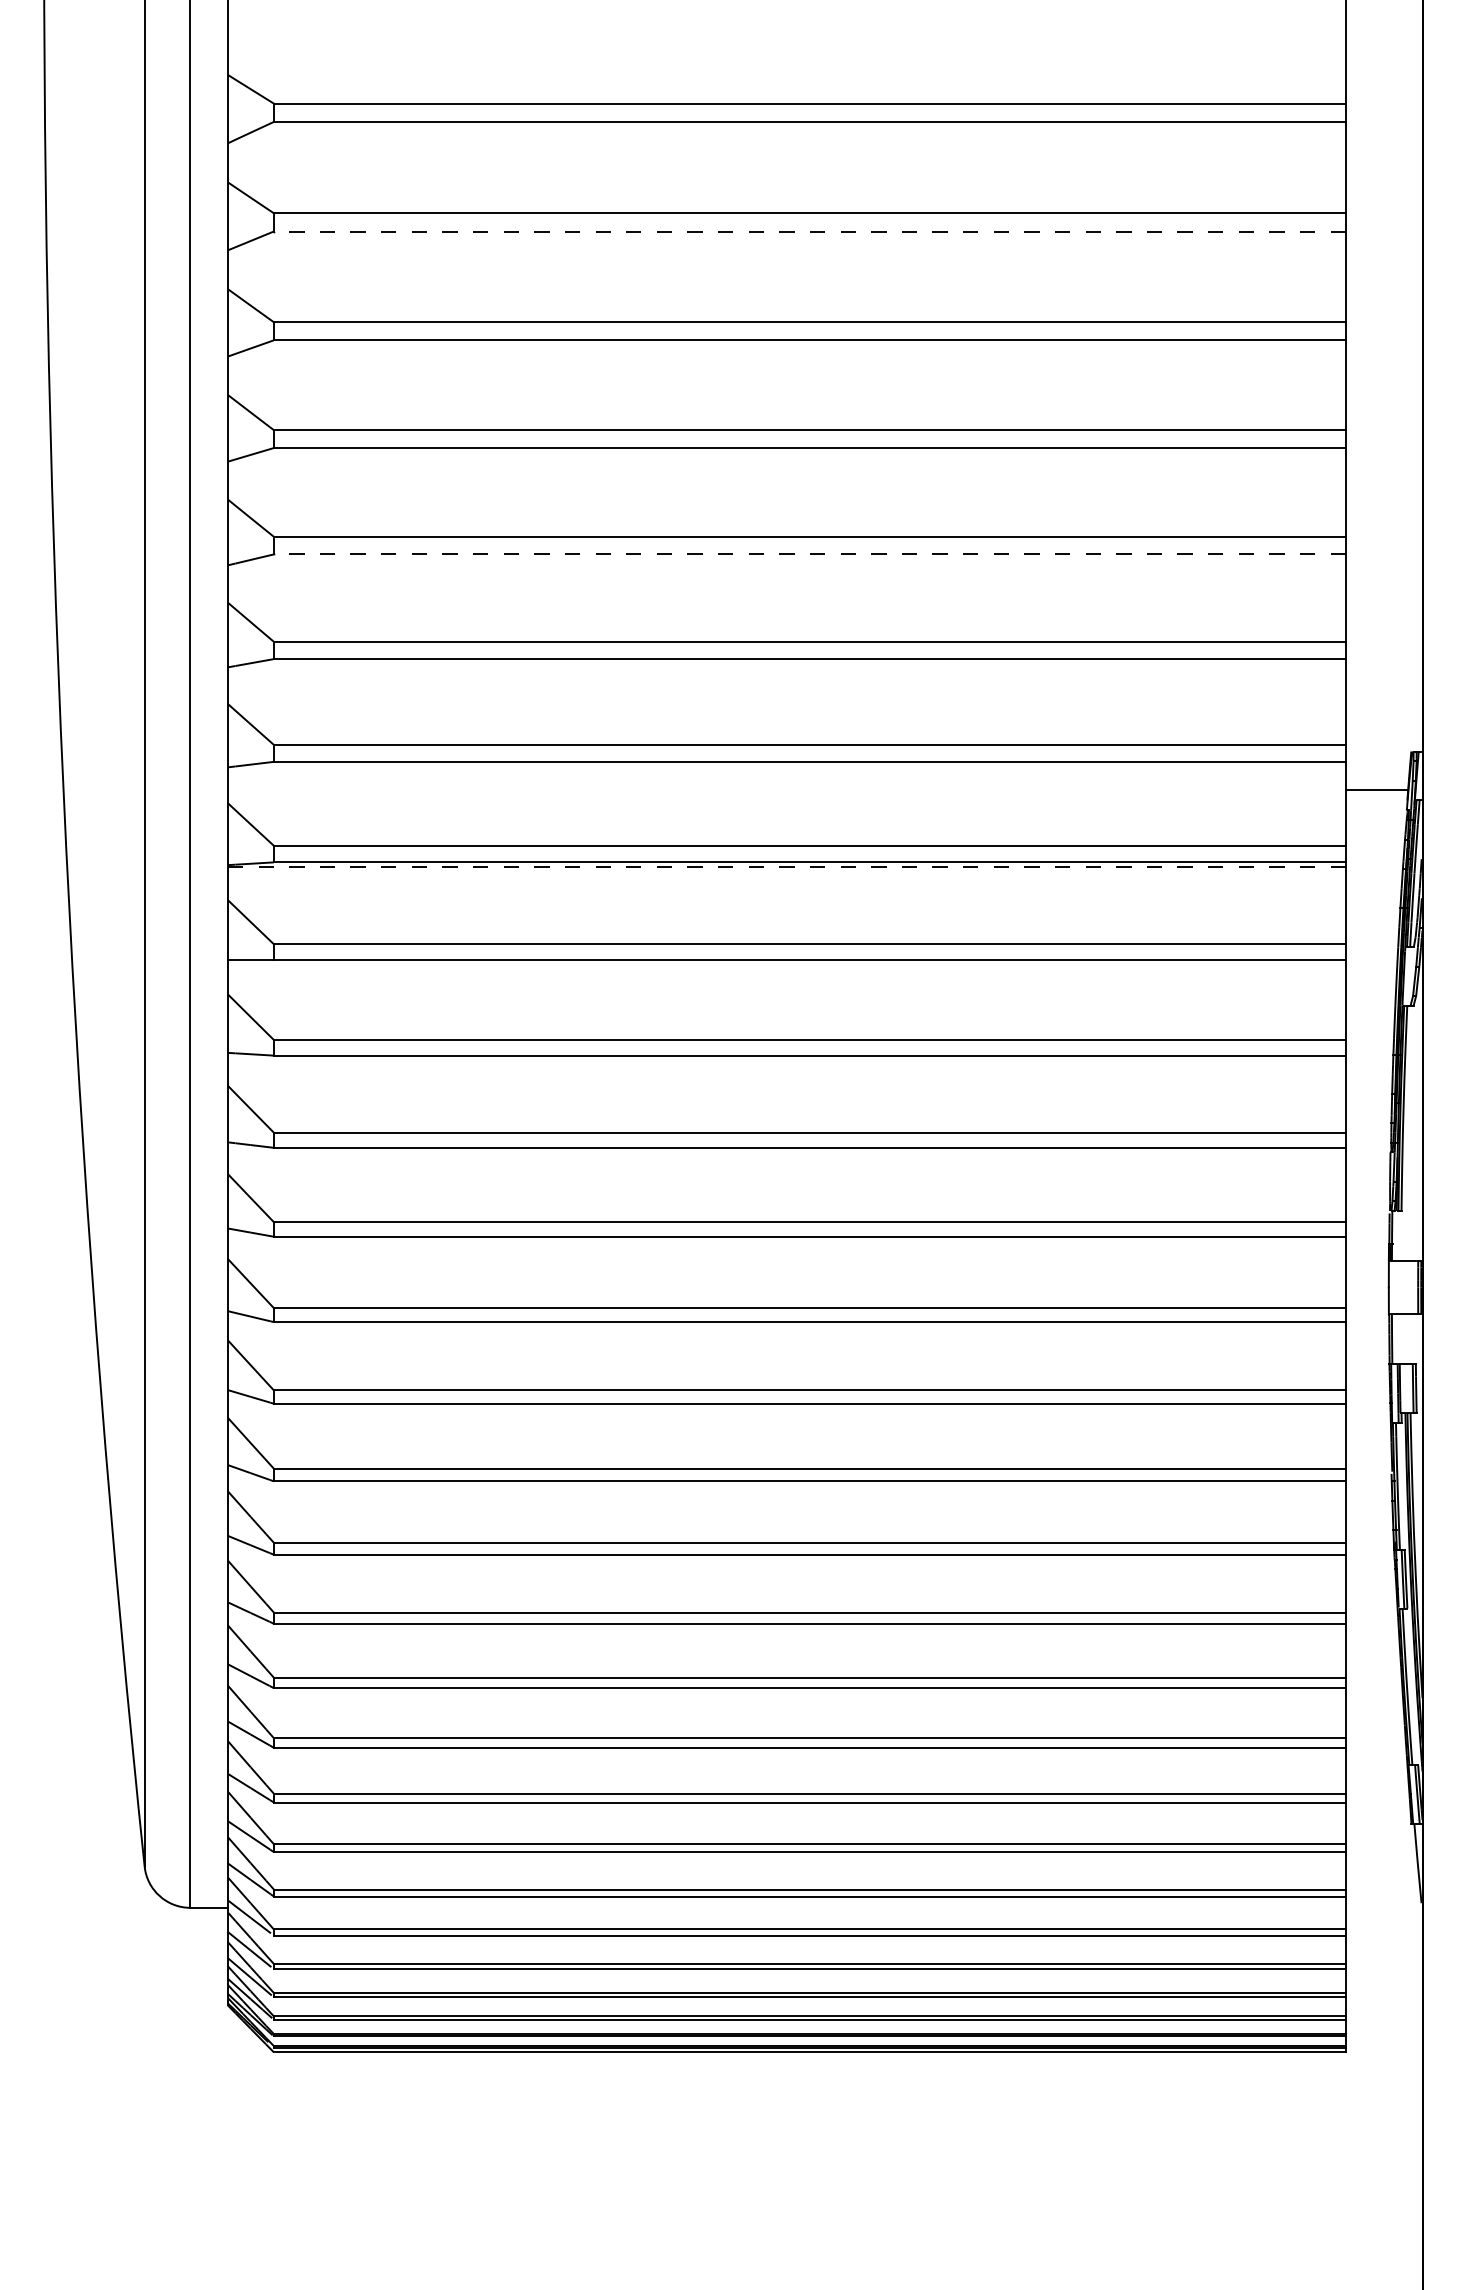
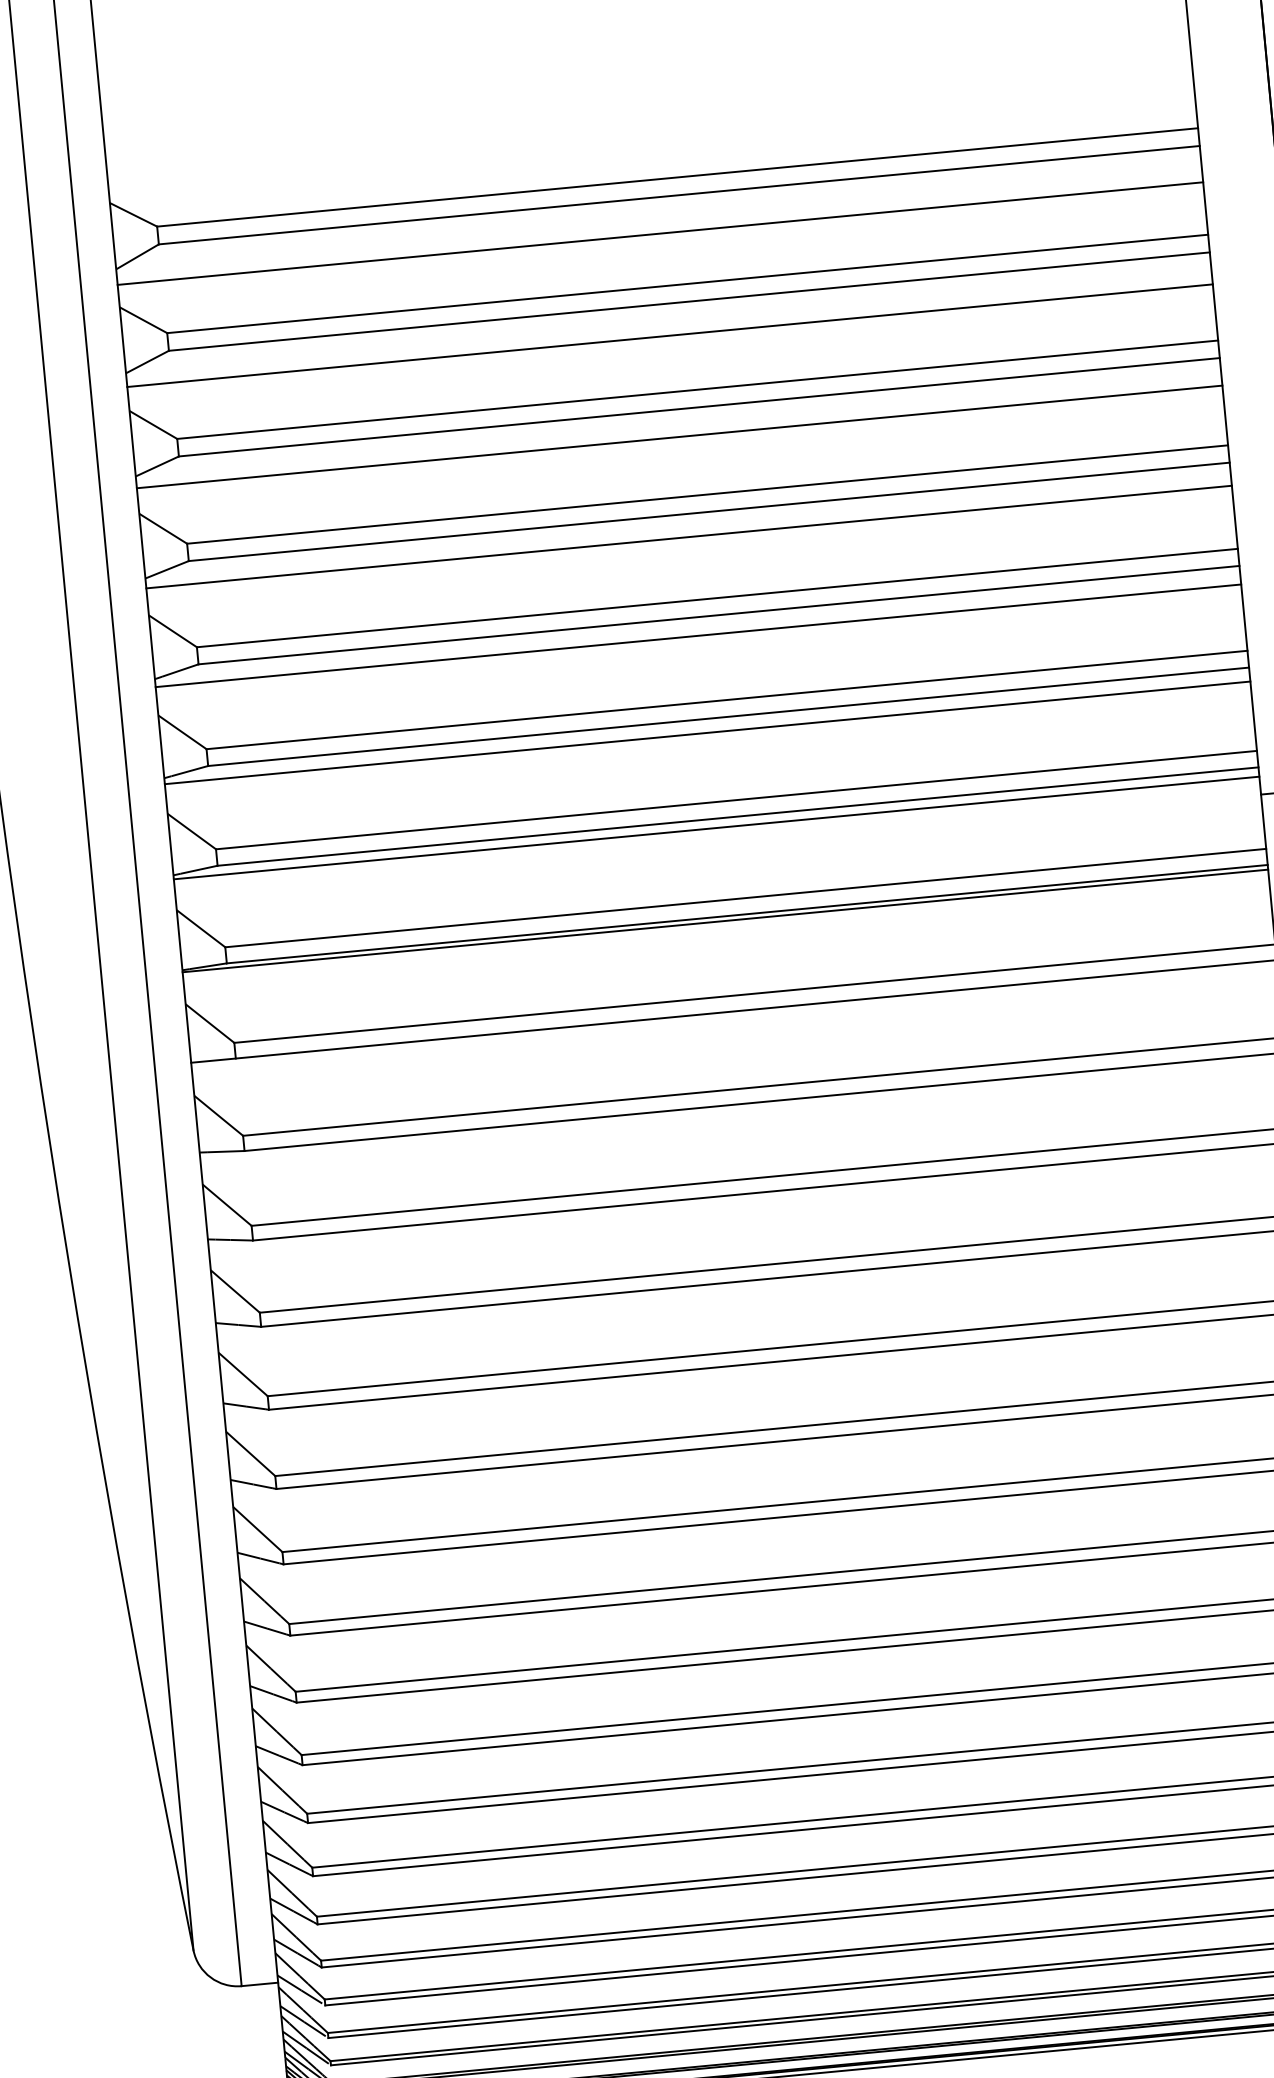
line: (786, 159) -> (660, 233), added
line: (809, 231) -> (688, 301), dashed -> solid
line: (786, 264) -> (669, 335), added
line: (786, 368) -> (679, 436), added
line: (786, 471) -> (688, 536), added
line: (809, 554) -> (718, 615), dashed -> solid
line: (786, 573) -> (698, 635), added
line: (786, 673) -> (707, 732), added
line: (786, 771) -> (716, 828), added
line: (786, 867) -> (725, 921), dashed -> solid

